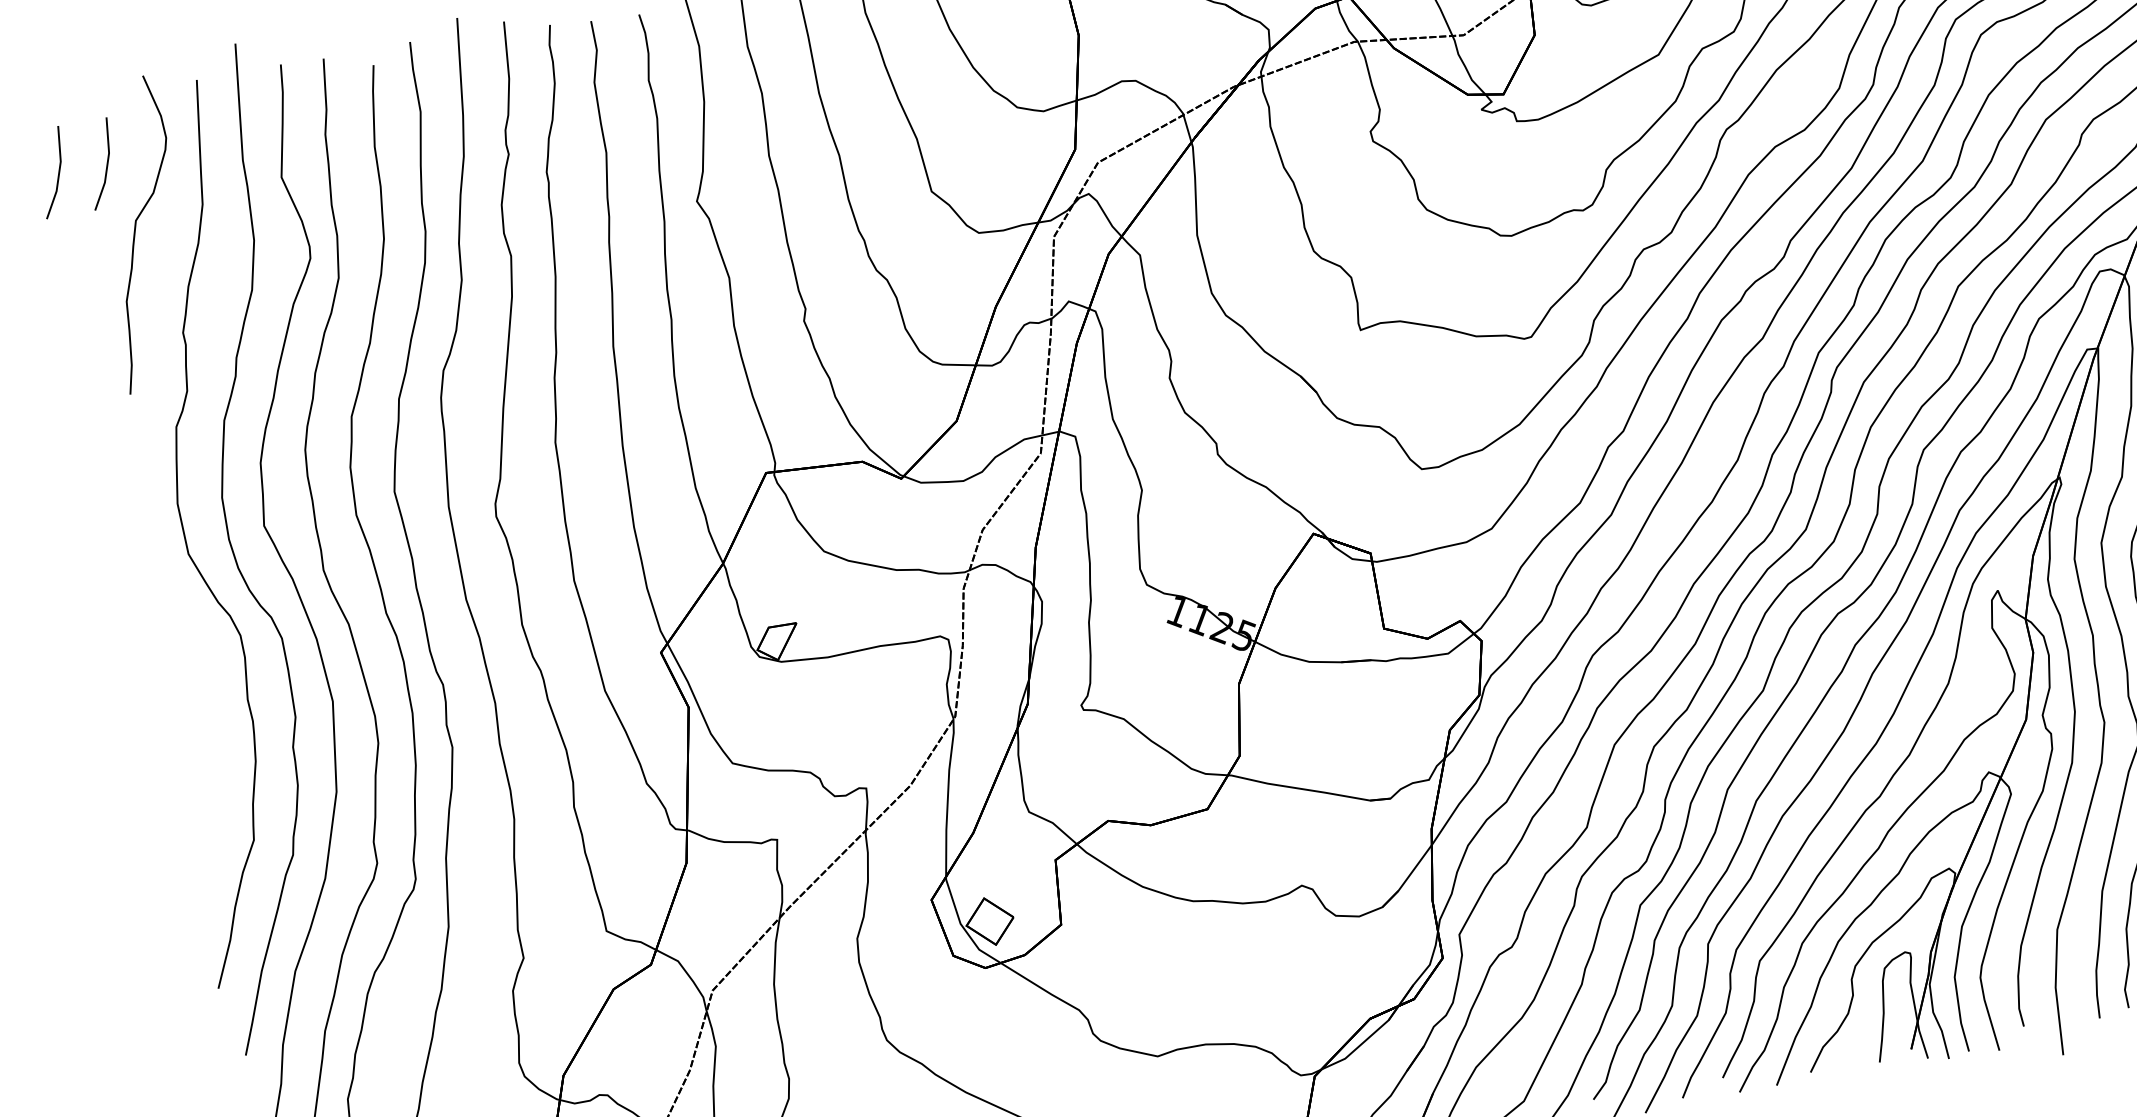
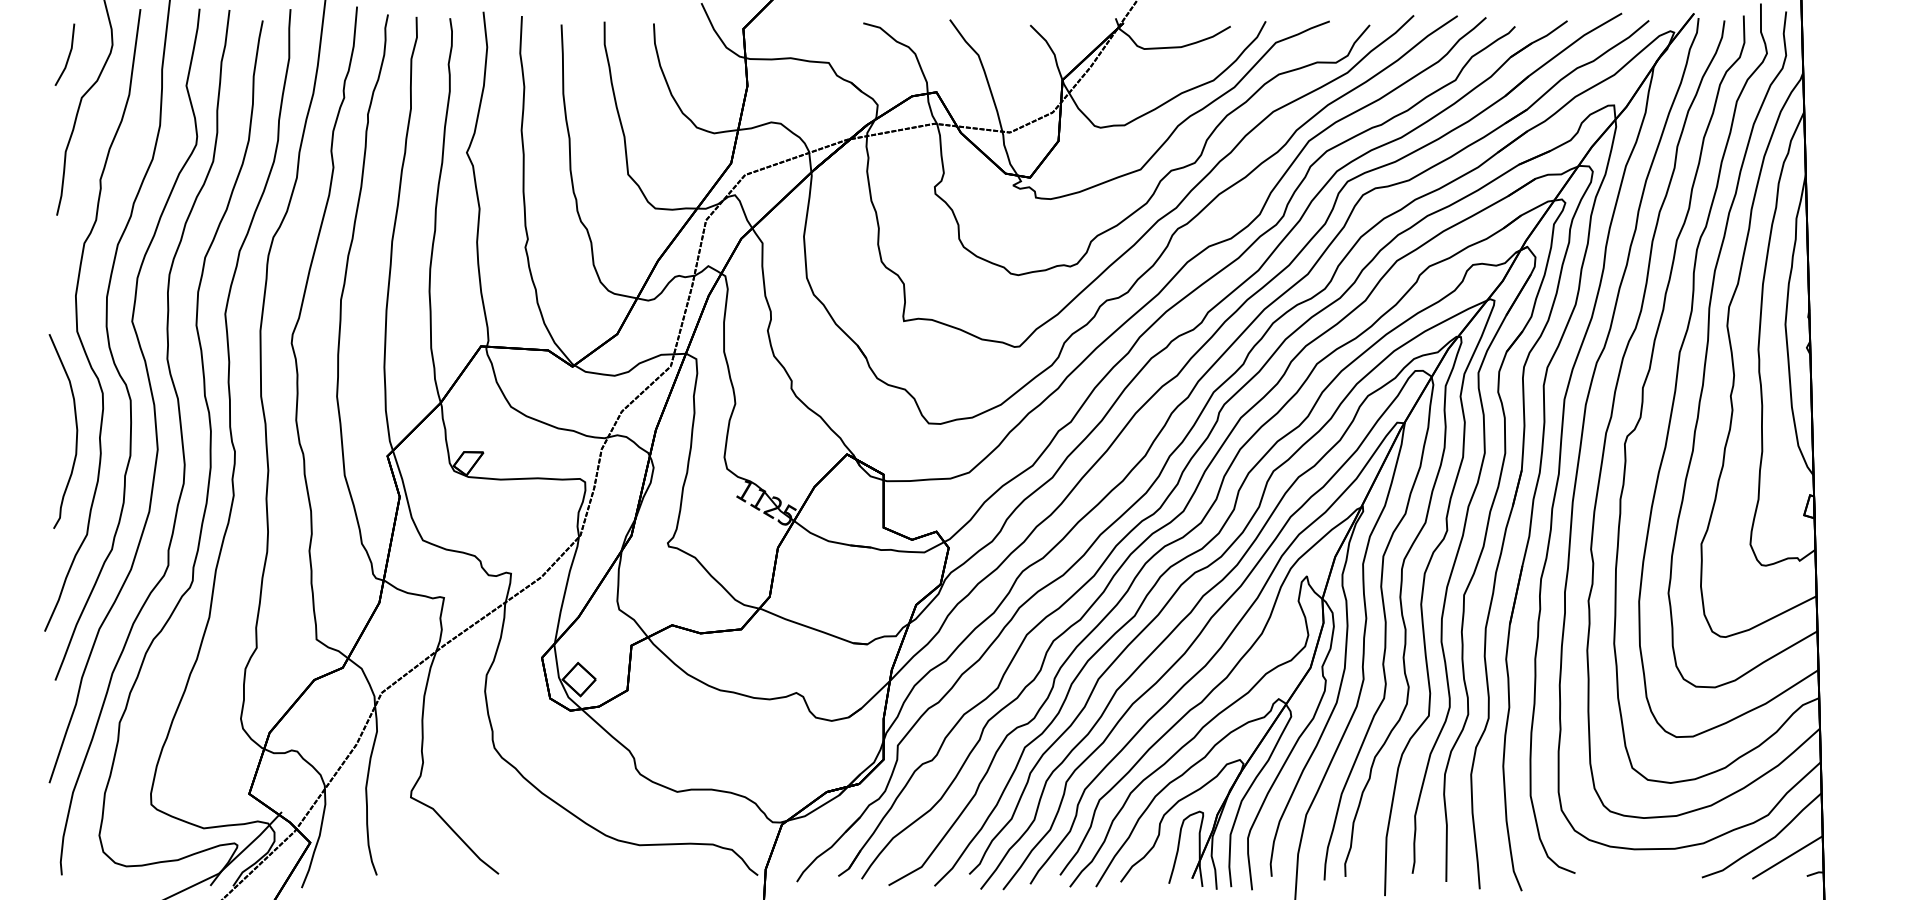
line: (57, 171) -> (34, 54), removed
curve: (212, 696) -> (76, 431), added

